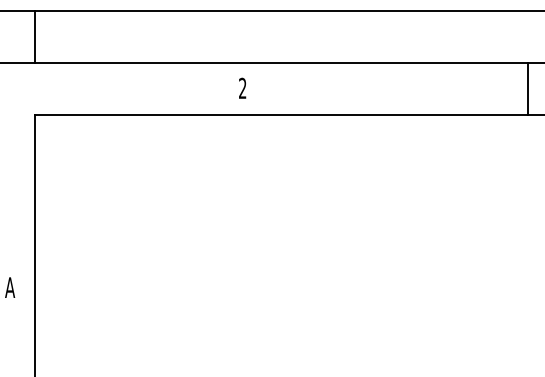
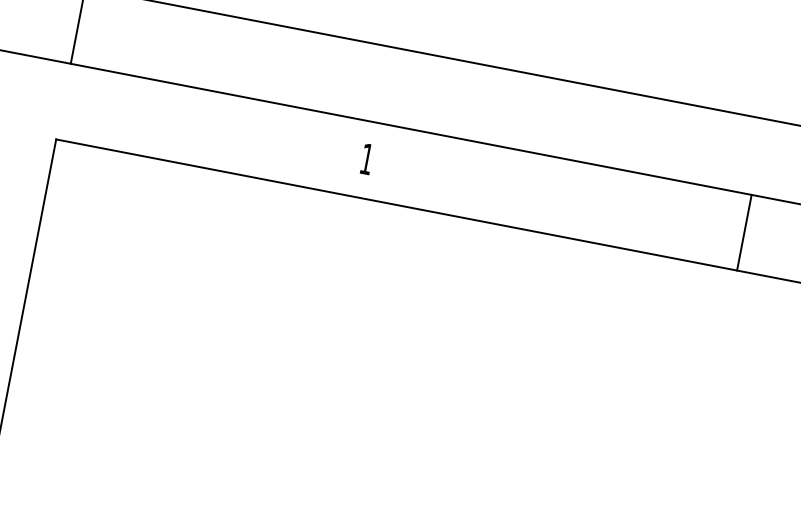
text: (242, 87) -> (366, 157), 2 -> 1
line: (527, 88) -> (743, 231), moved

